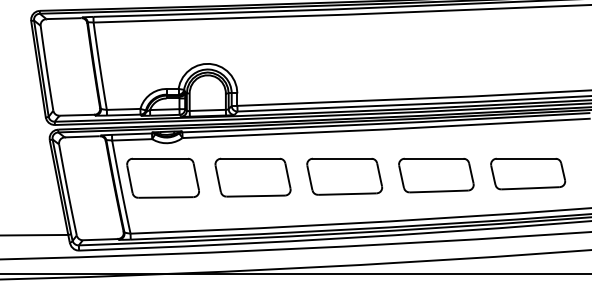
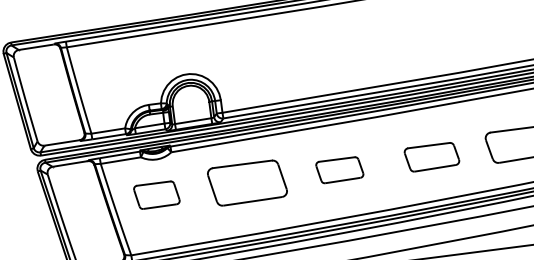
part: (436, 175) -> (432, 157), size x0.7
part: (344, 176) -> (339, 170), size x0.6
part: (162, 177) -> (156, 194), size x0.6

